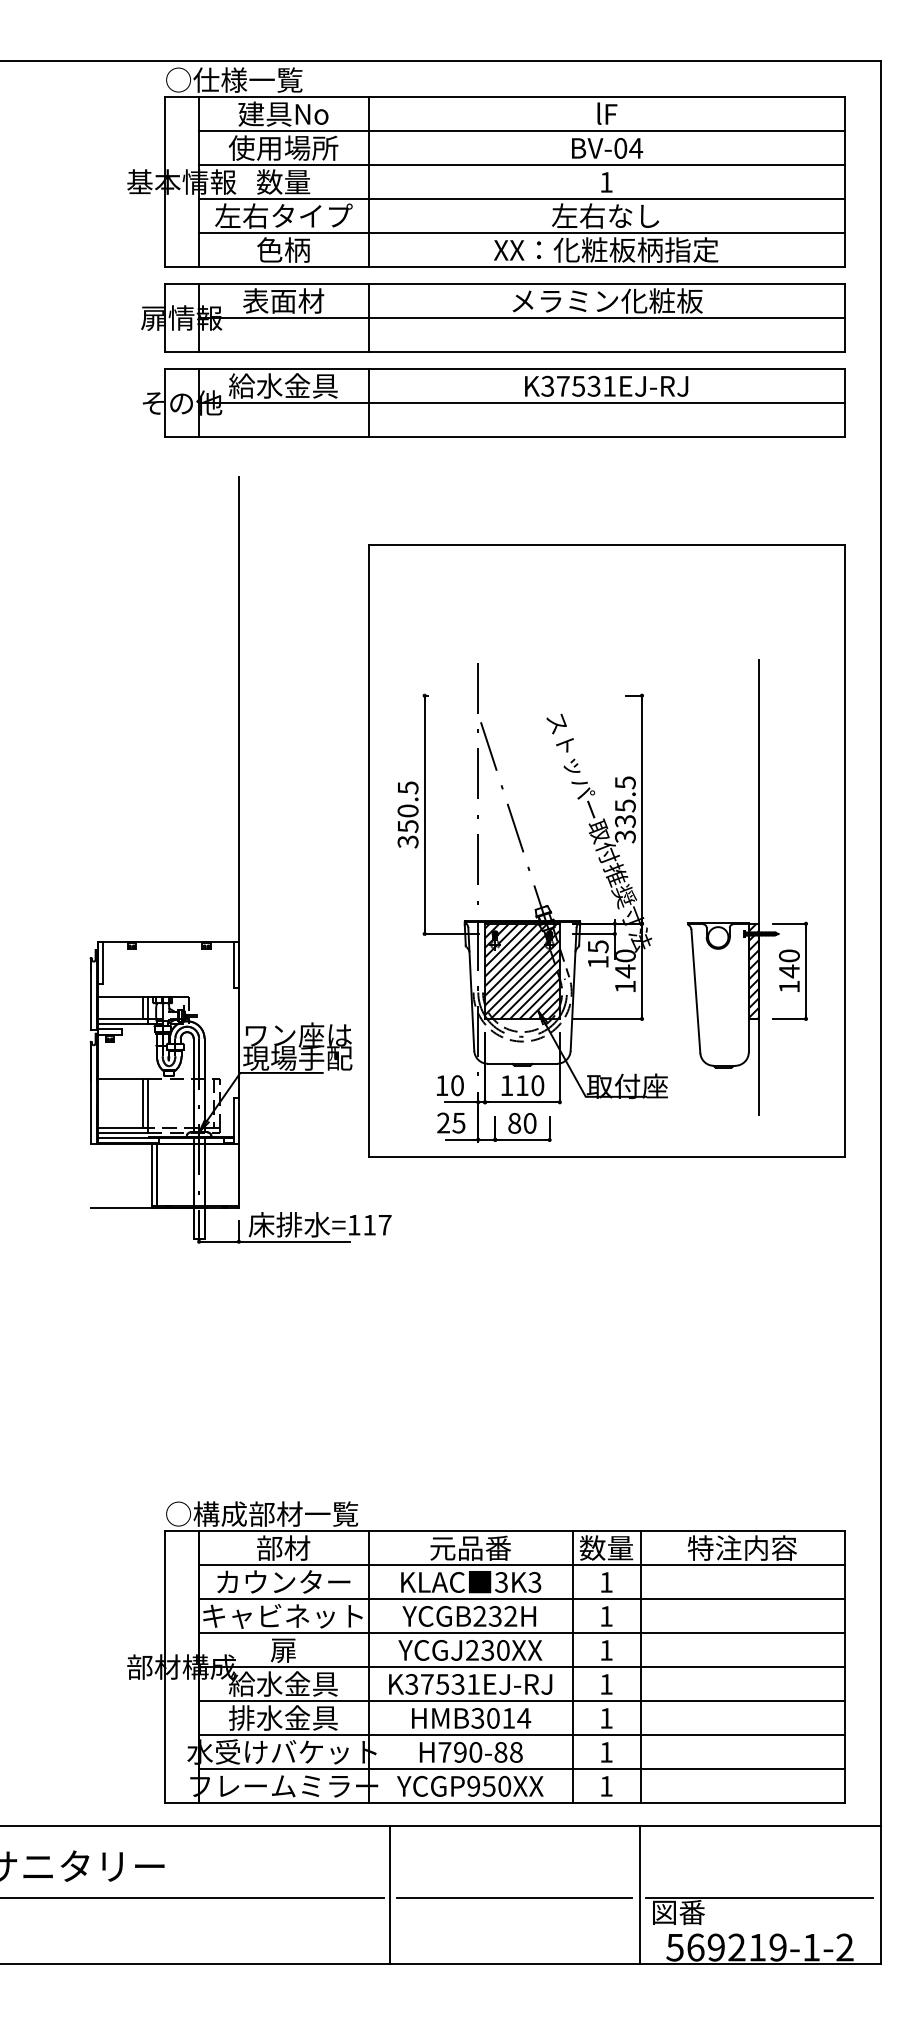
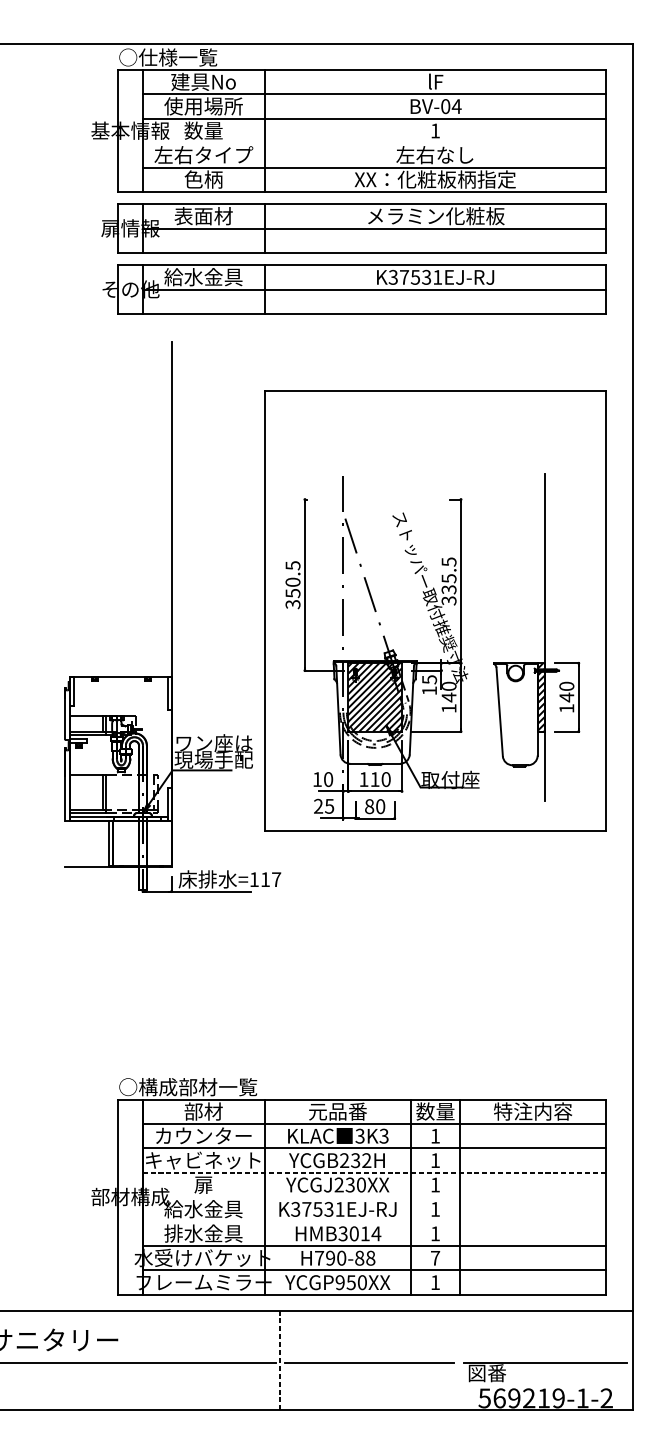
line: (521, 199) -> (374, 143), removed
line: (521, 1633) -> (374, 1172), solid -> dashed
line: (521, 1667) -> (374, 1197), removed
line: (521, 1701) -> (374, 1221), removed
text: (606, 1752) -> (435, 1258), 1 -> 7
line: (390, 1894) -> (280, 1360), solid -> dashed
line: (639, 1894) -> (459, 1360), removed

